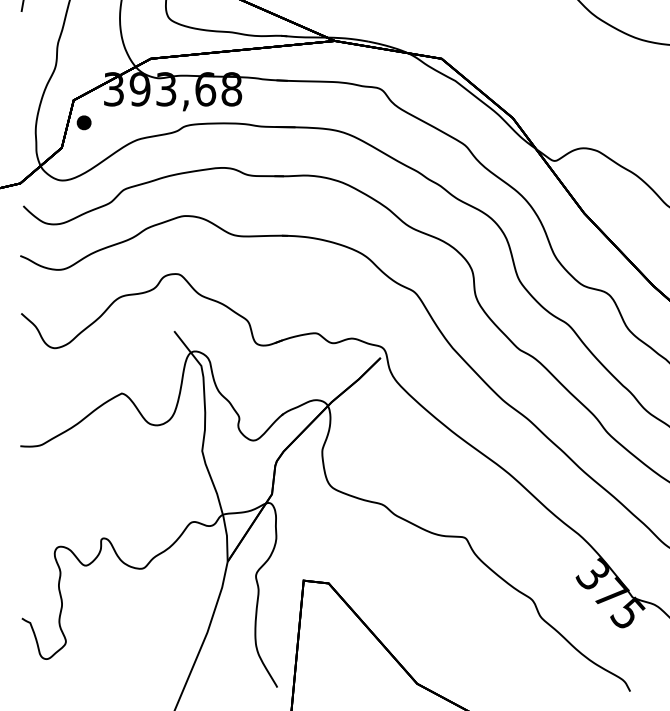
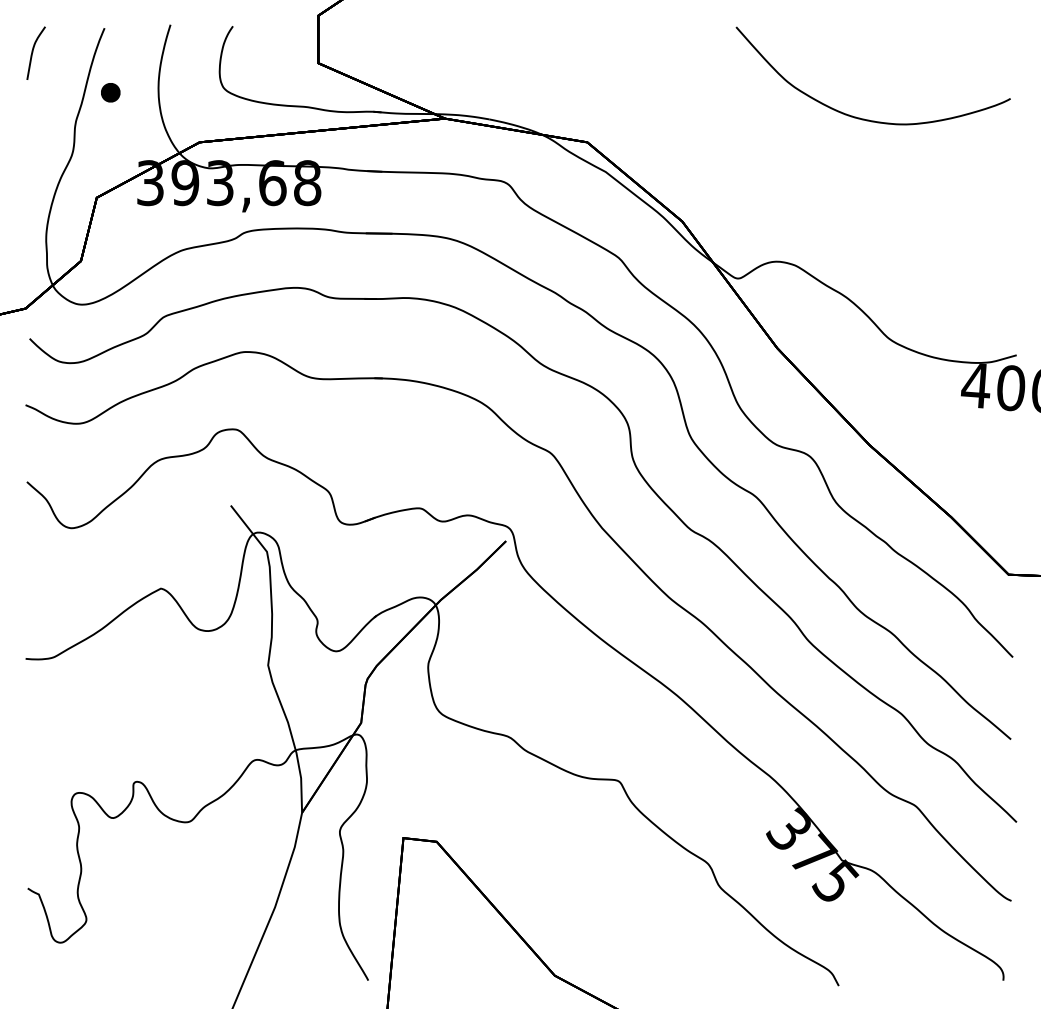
part: (83, 122) -> (110, 92), moved

